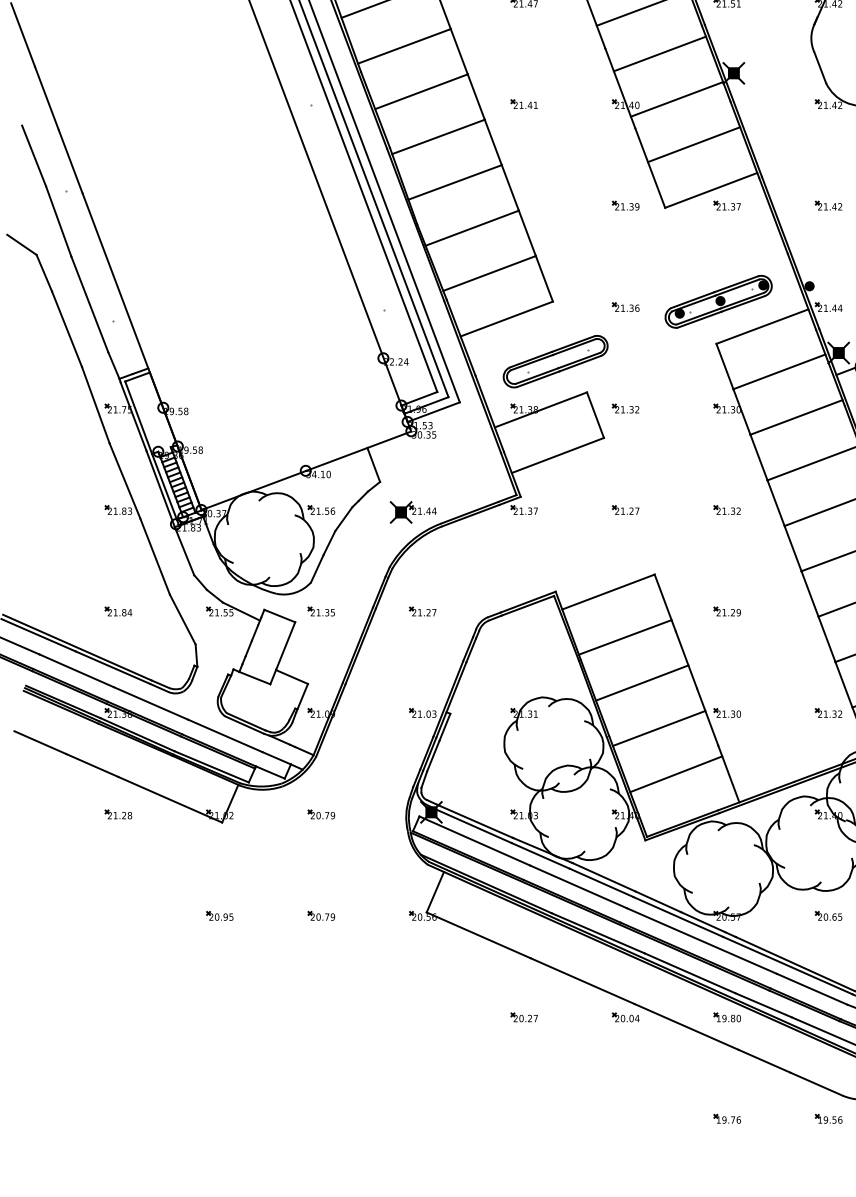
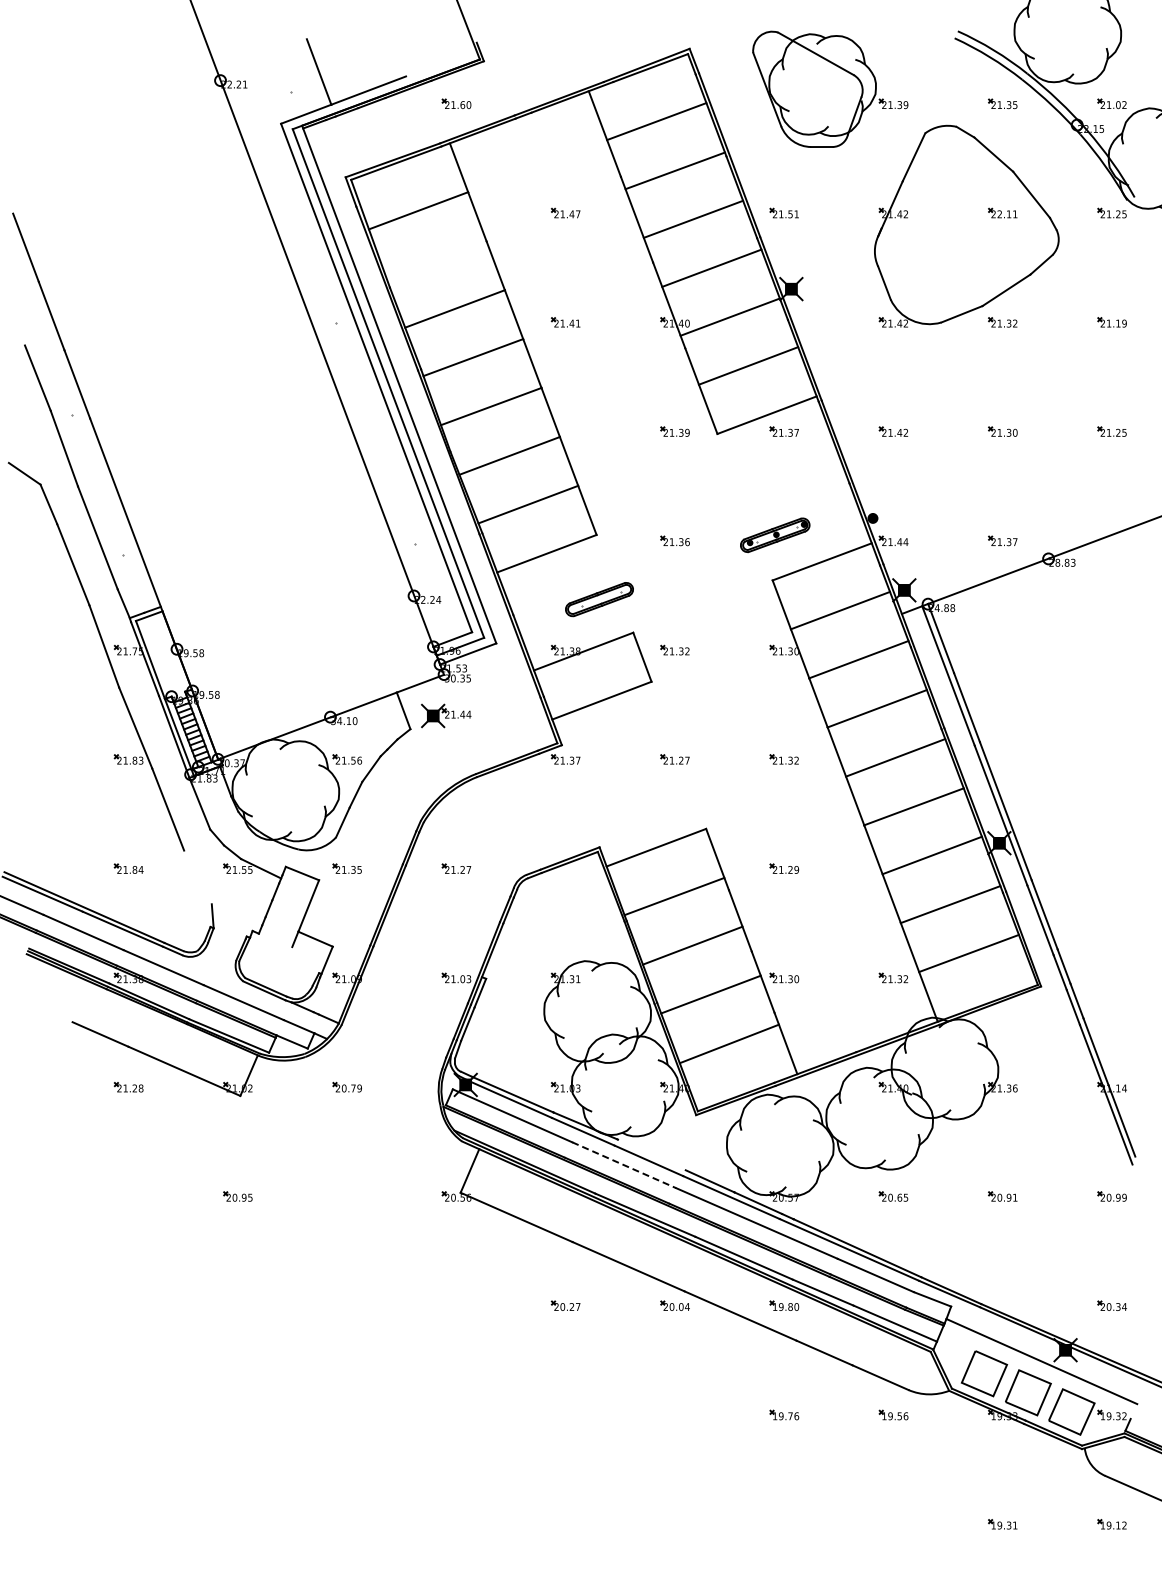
line: (404, 45) -> (436, 259), removed
part: (719, 302) -> (775, 535), size x0.6
part: (555, 361) -> (599, 599), size x0.6
part: (413, 512) -> (446, 715), moved
line: (182, 619) -> (197, 877), removed
line: (254, 678) -> (275, 940), removed
line: (40, 742) -> (44, 1009), removed
line: (603, 876) -> (651, 1154), removed
line: (578, 887) -> (624, 1165), solid -> dashed
part: (320, 915) -> (346, 1196), removed

